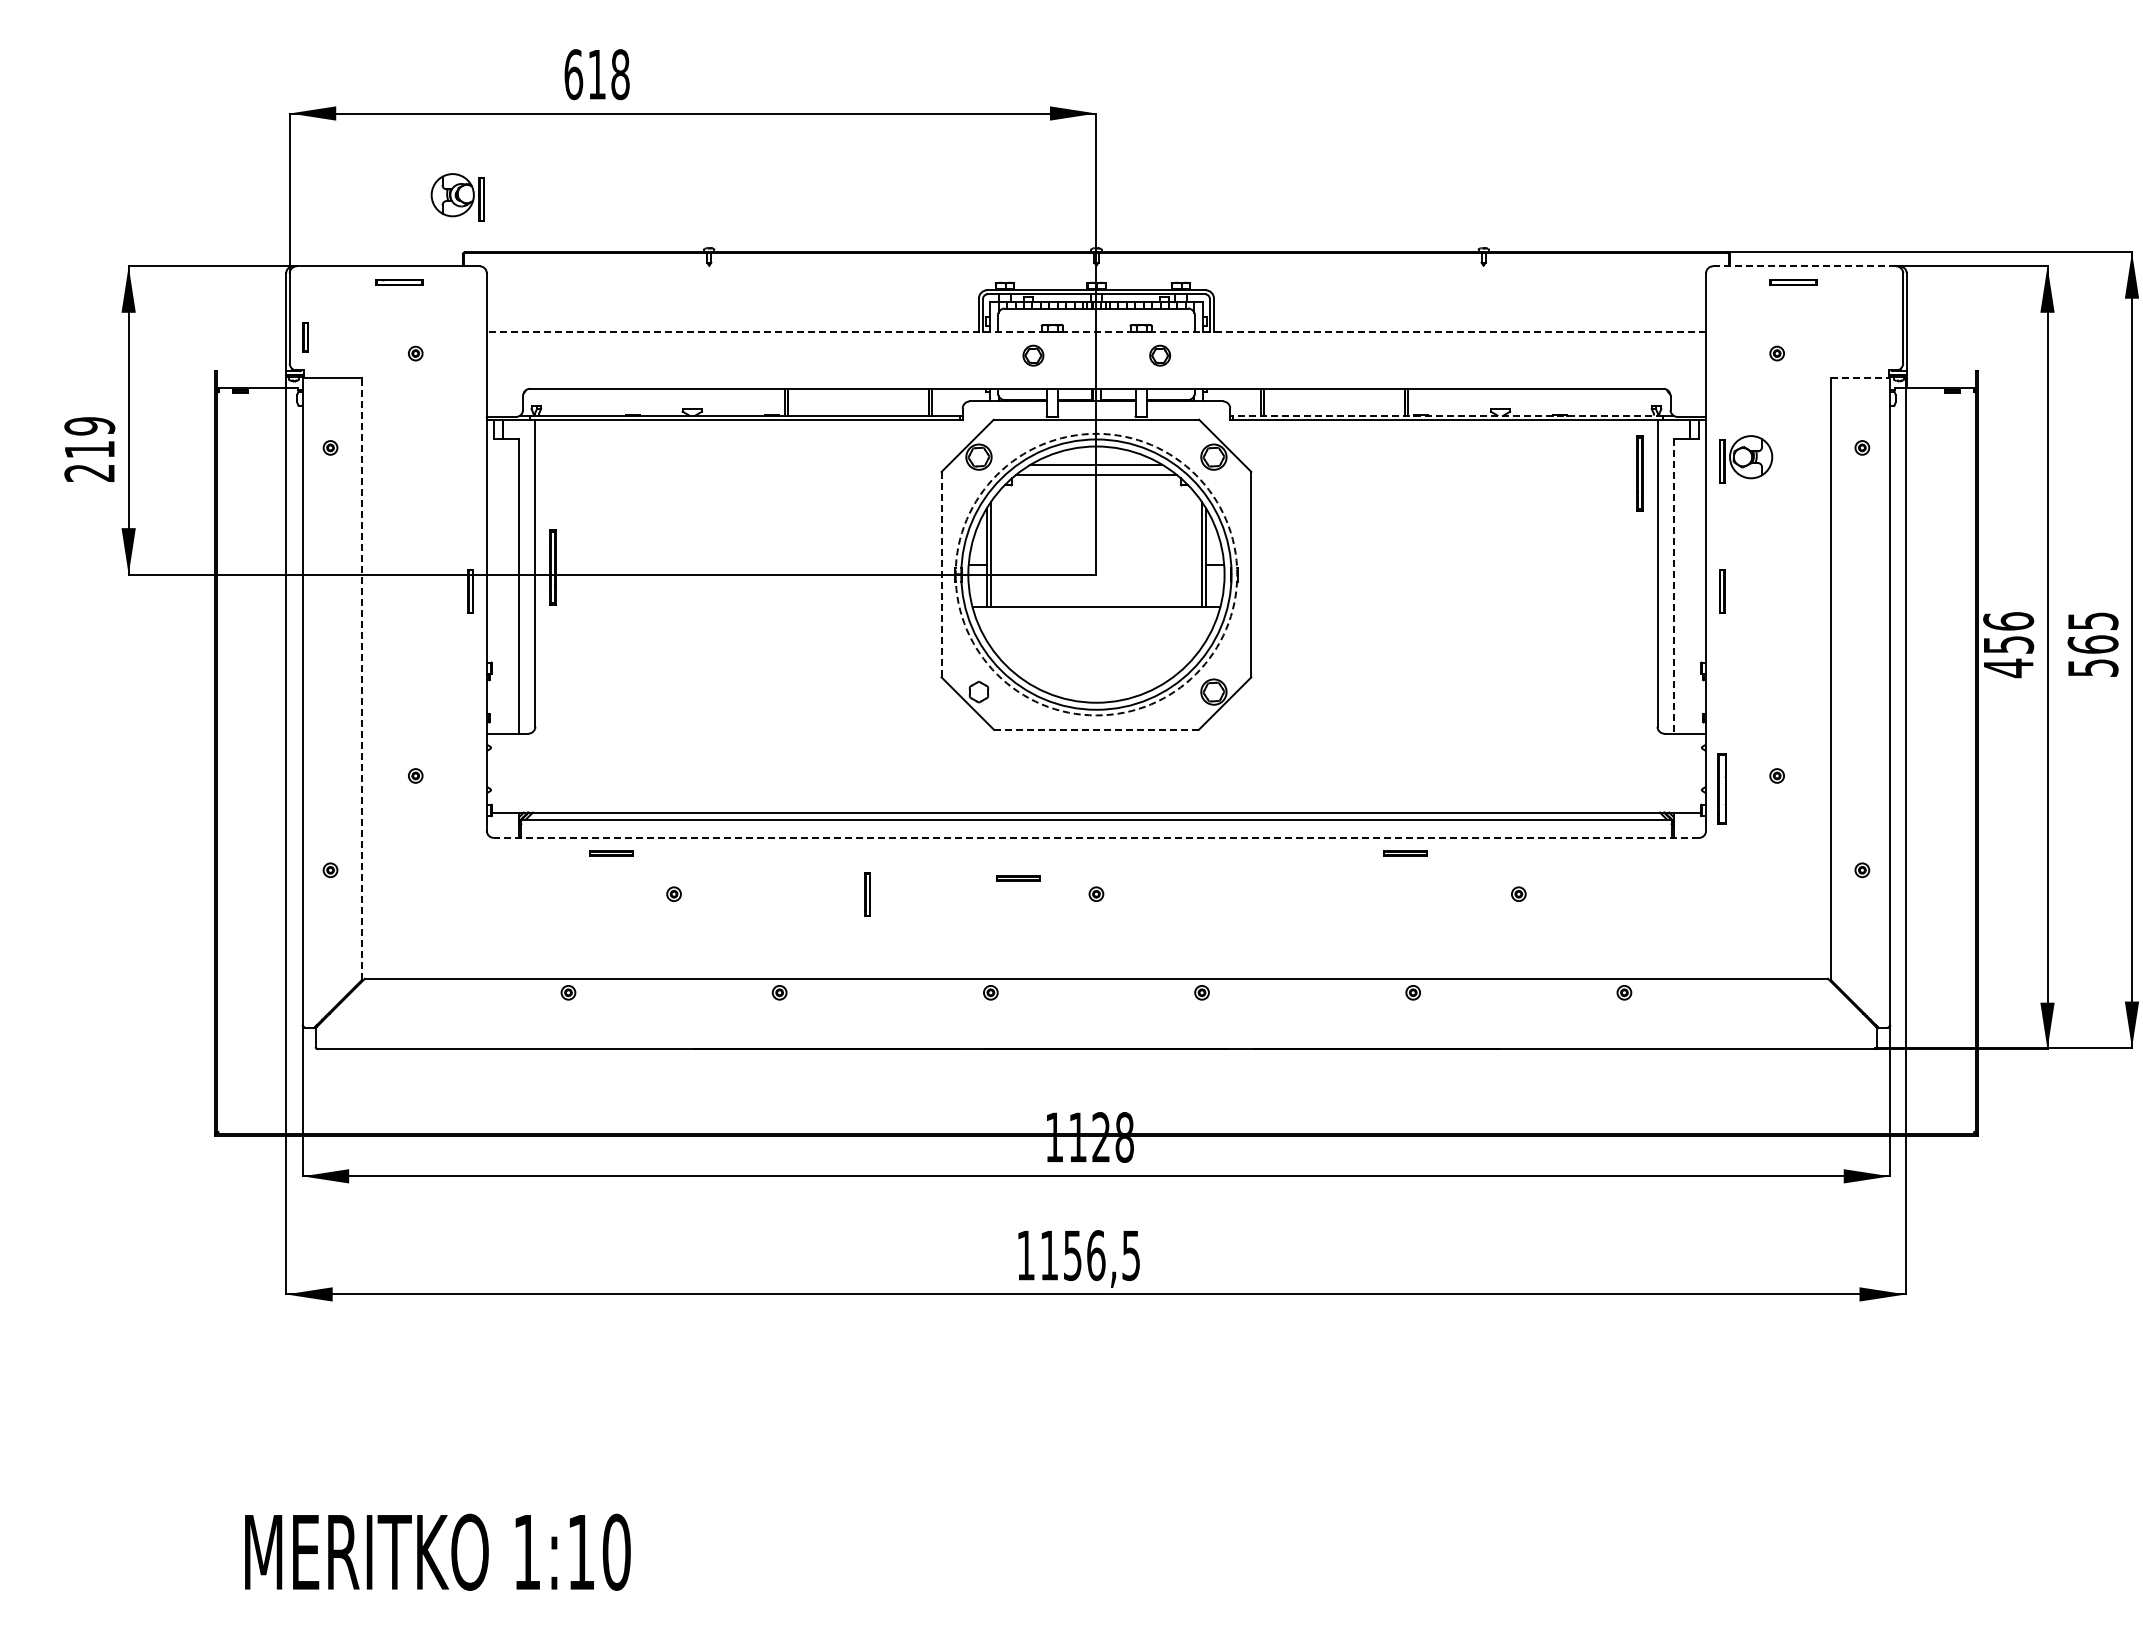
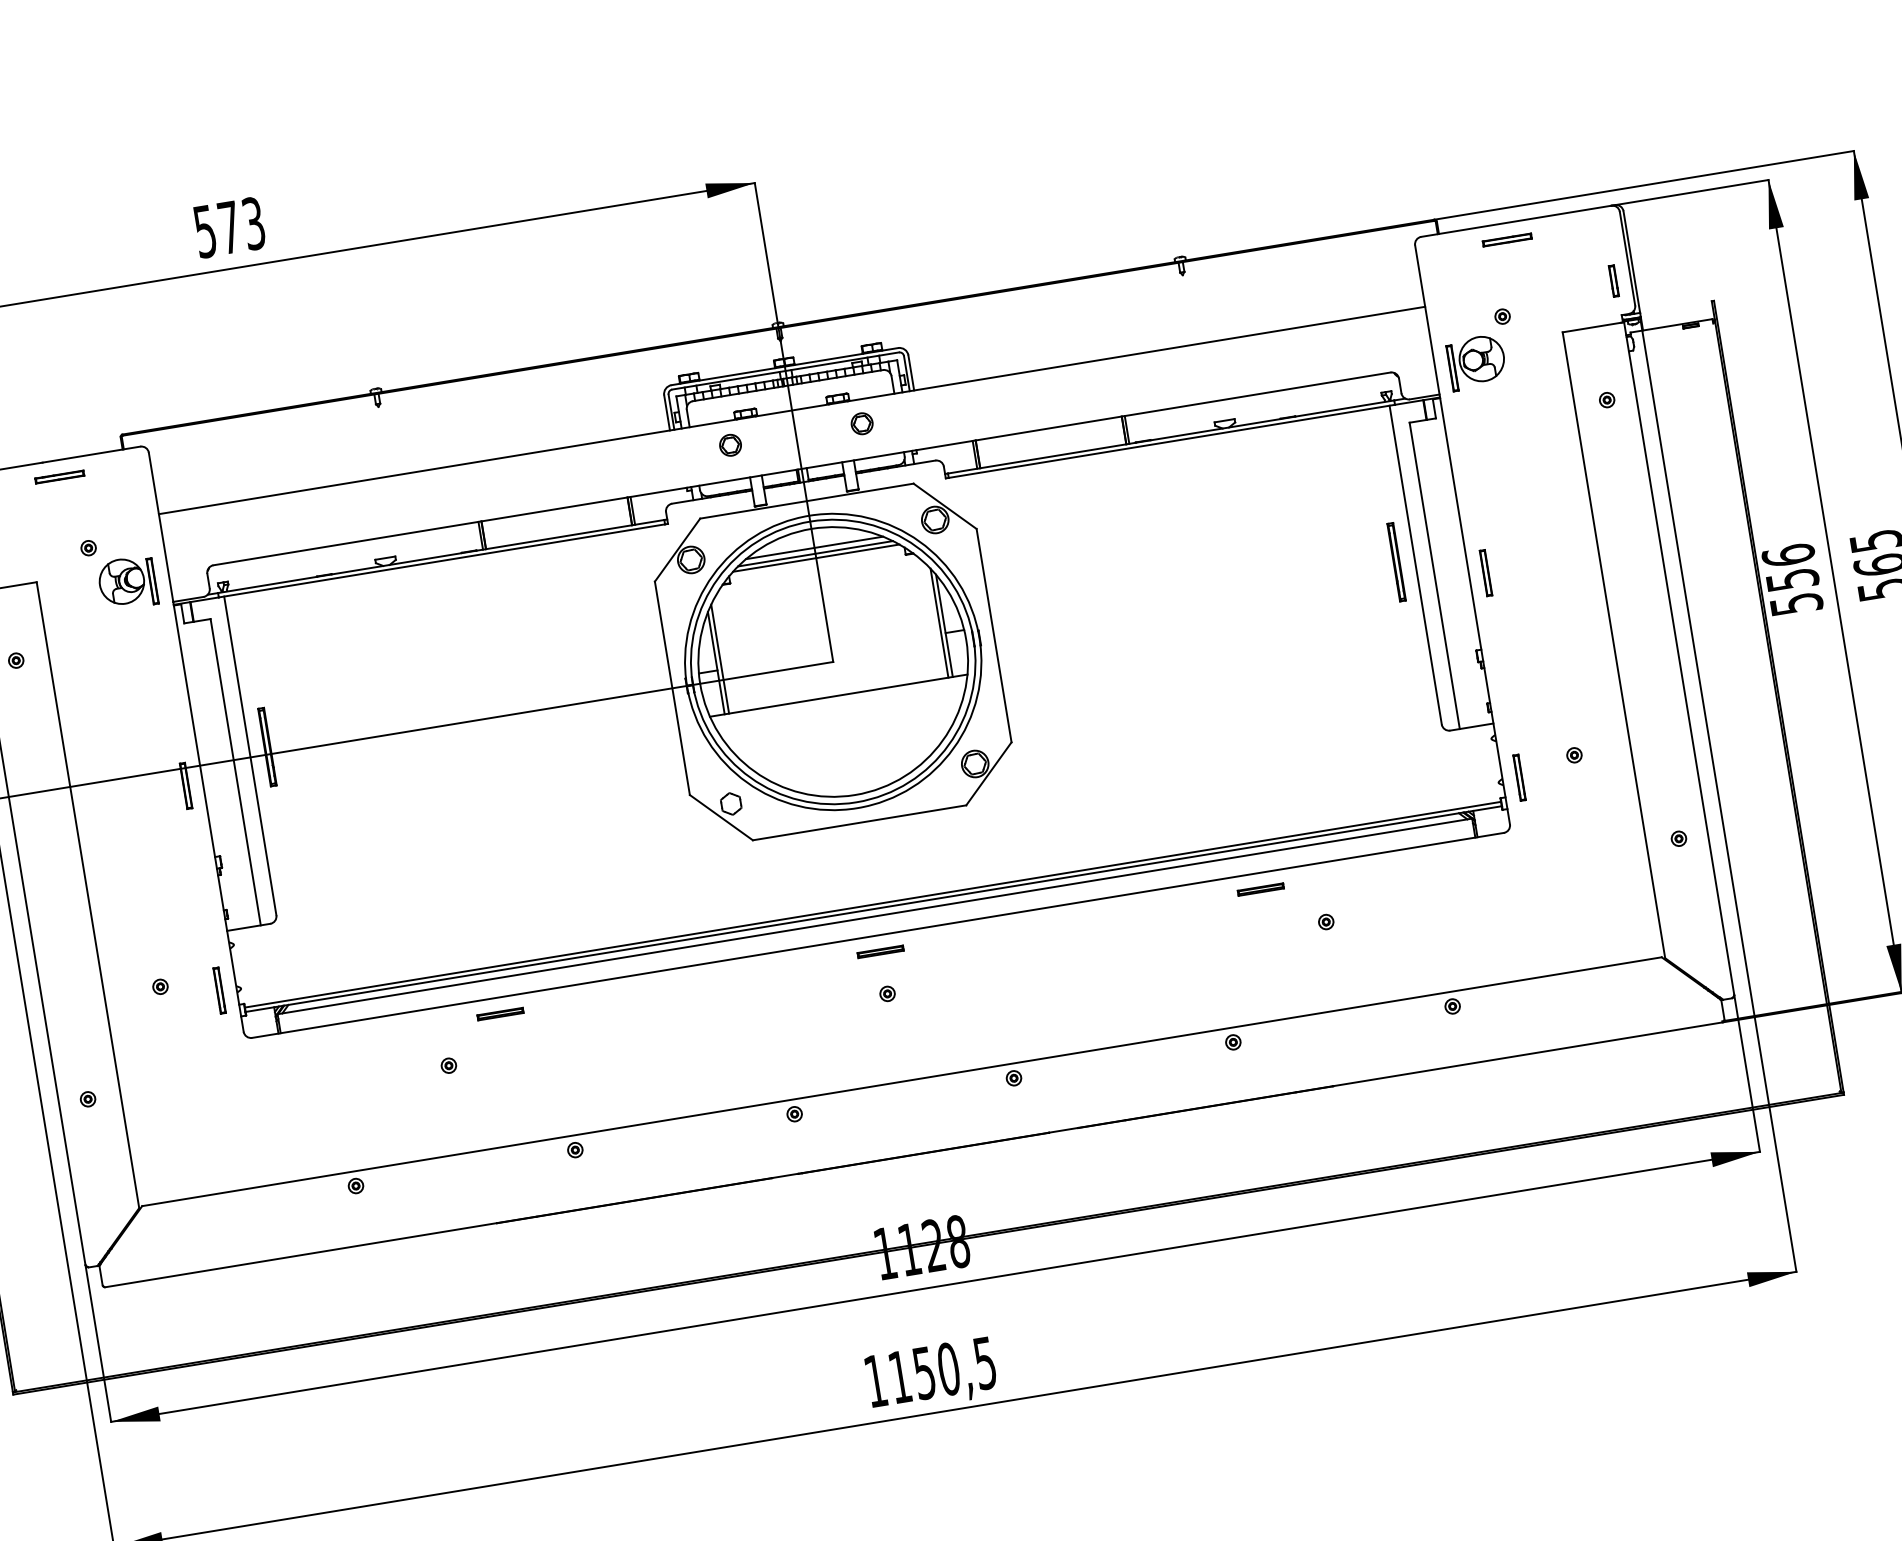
text: (596, 74) -> (228, 227), 618 -> 573
part: (457, 197) -> (127, 583), moved
line: (1804, 266) -> (1516, 221), dashed -> solid
line: (1096, 332) -> (792, 410), dashed -> solid
part: (1886, 337) -> (1613, 281), added
line: (1859, 377) -> (1592, 327), dashed -> solid
line: (1447, 415) -> (1170, 437), dashed -> solid
part: (1746, 459) -> (1477, 362), moved
line: (1096, 470) -> (815, 553), added
part: (1639, 473) -> (1396, 562), moved
line: (941, 574) -> (672, 688), dashed -> solid
arc: (1237, 574) -> (979, 637), dashed -> solid
line: (1673, 586) -> (1434, 576), dashed -> solid
text: (2009, 668) -> (1797, 604), 456 -> 556
line: (361, 678) -> (87, 894), dashed -> solid
line: (1096, 729) -> (859, 822), dashed -> solid
part: (1722, 788) -> (1519, 777), size x0.62
line: (1096, 808) -> (873, 904), added
line: (1096, 837) -> (877, 934), dashed -> solid
part: (611, 853) -> (500, 1013), moved
part: (1405, 853) -> (1260, 889), moved
part: (1018, 878) -> (880, 951), moved
part: (867, 894) -> (219, 990), moved
text: (1096, 1255) -> (949, 1369), 1156,5 -> 1150,5

